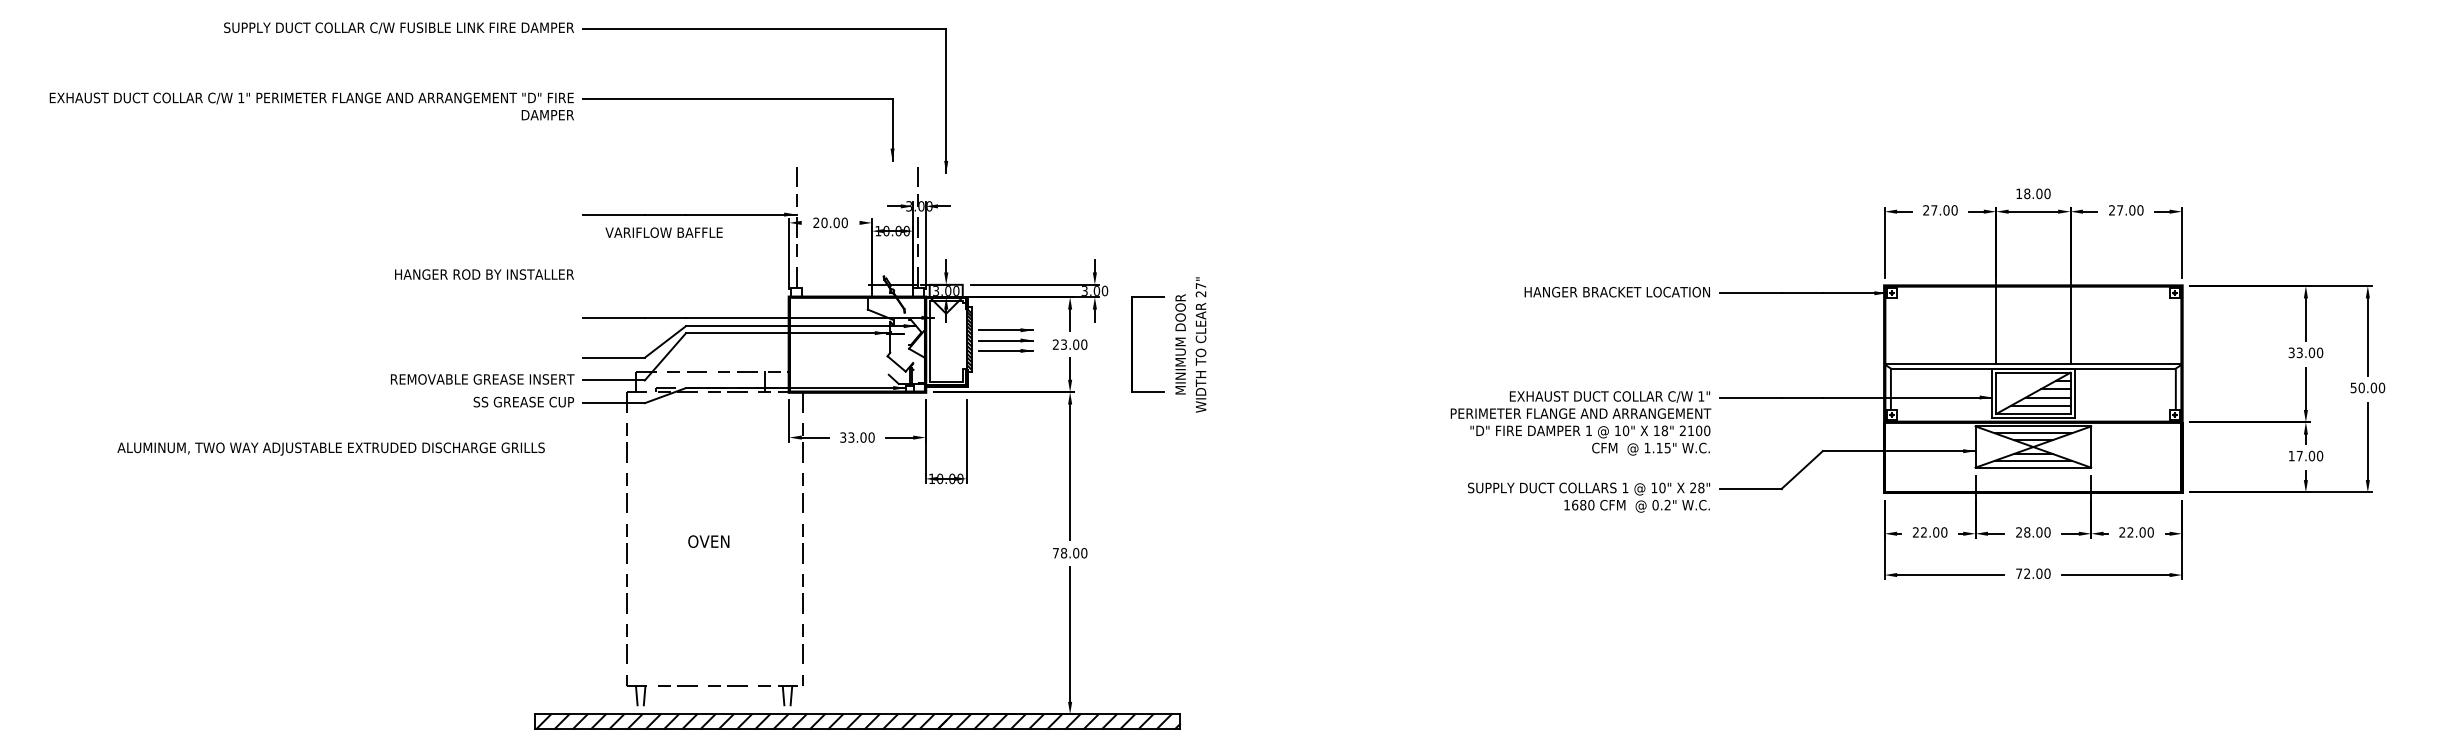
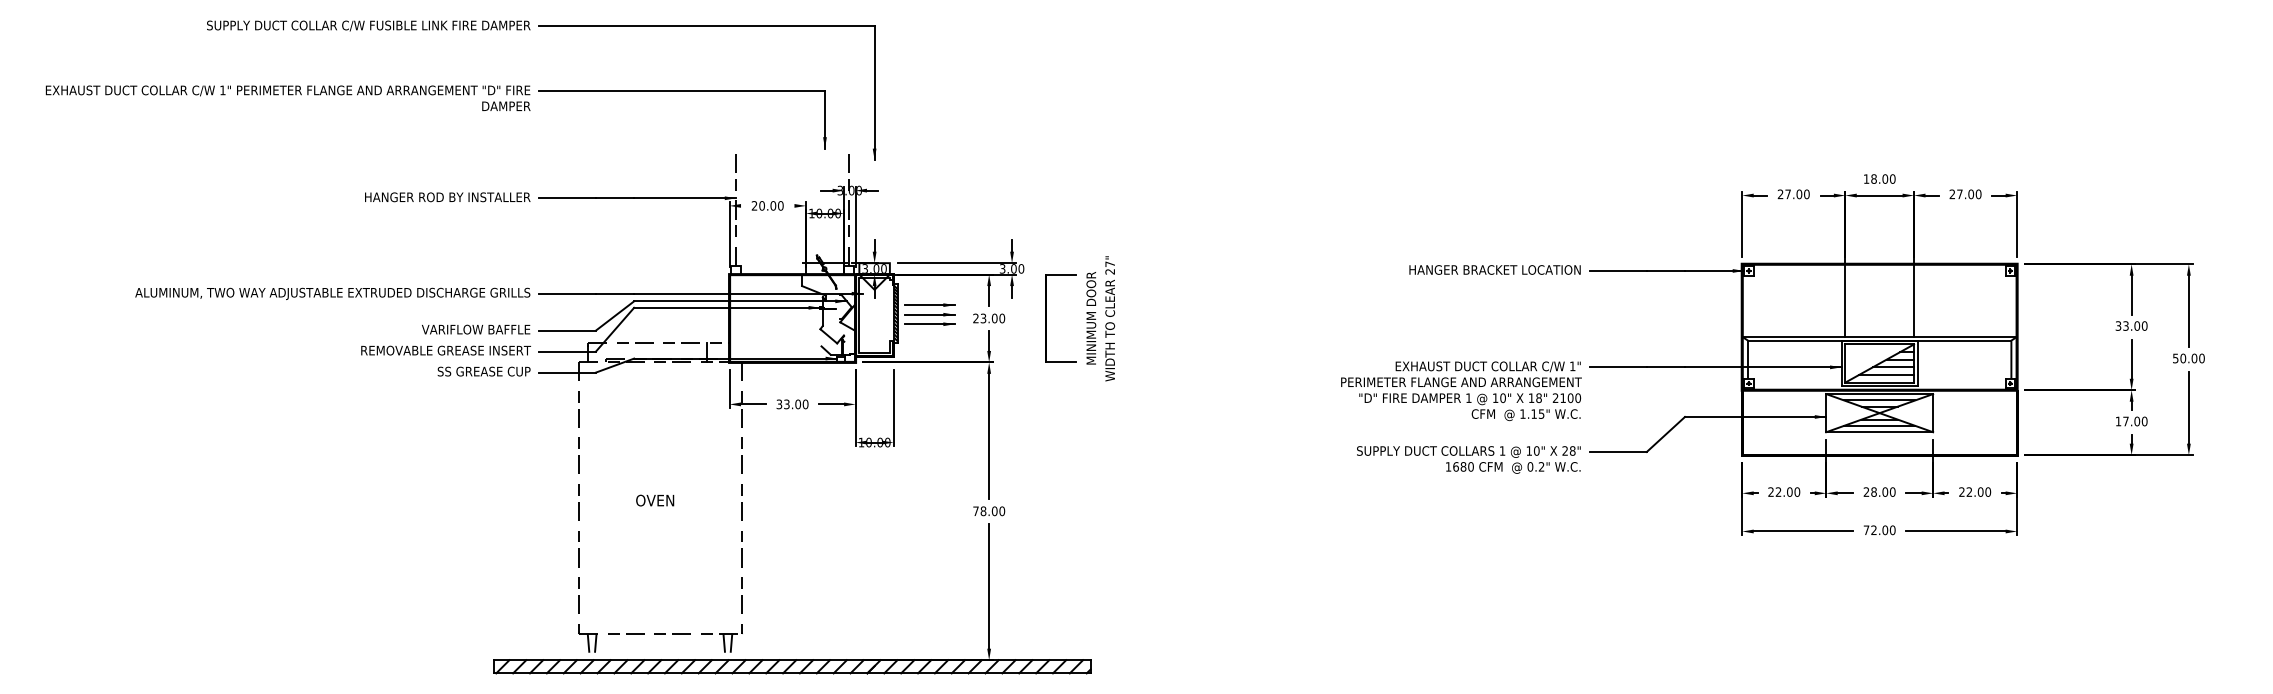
text: (663, 232) -> (475, 329), moved
text: (484, 274) -> (447, 197), moved
text: (330, 448) -> (332, 293), moved

